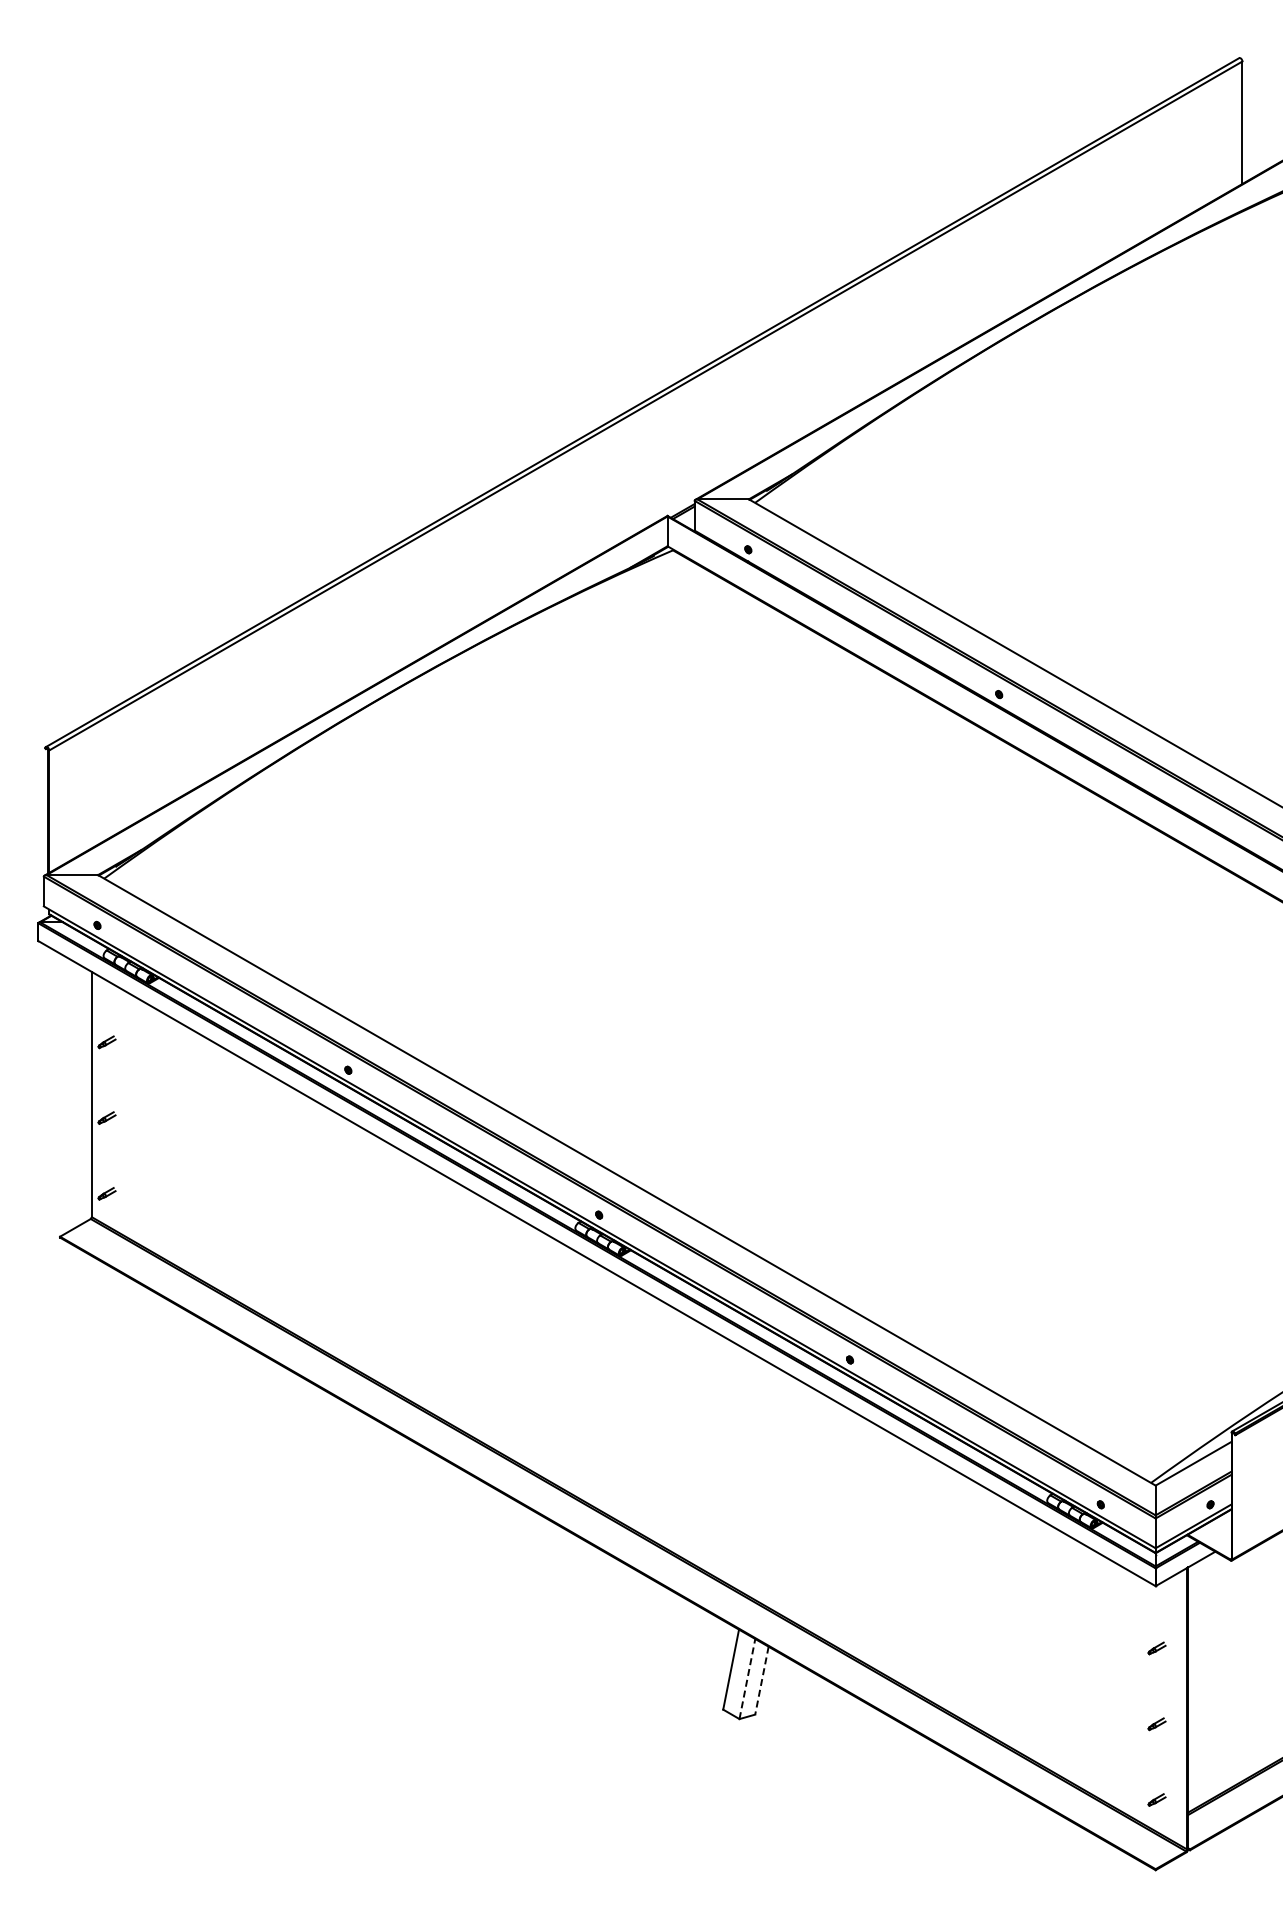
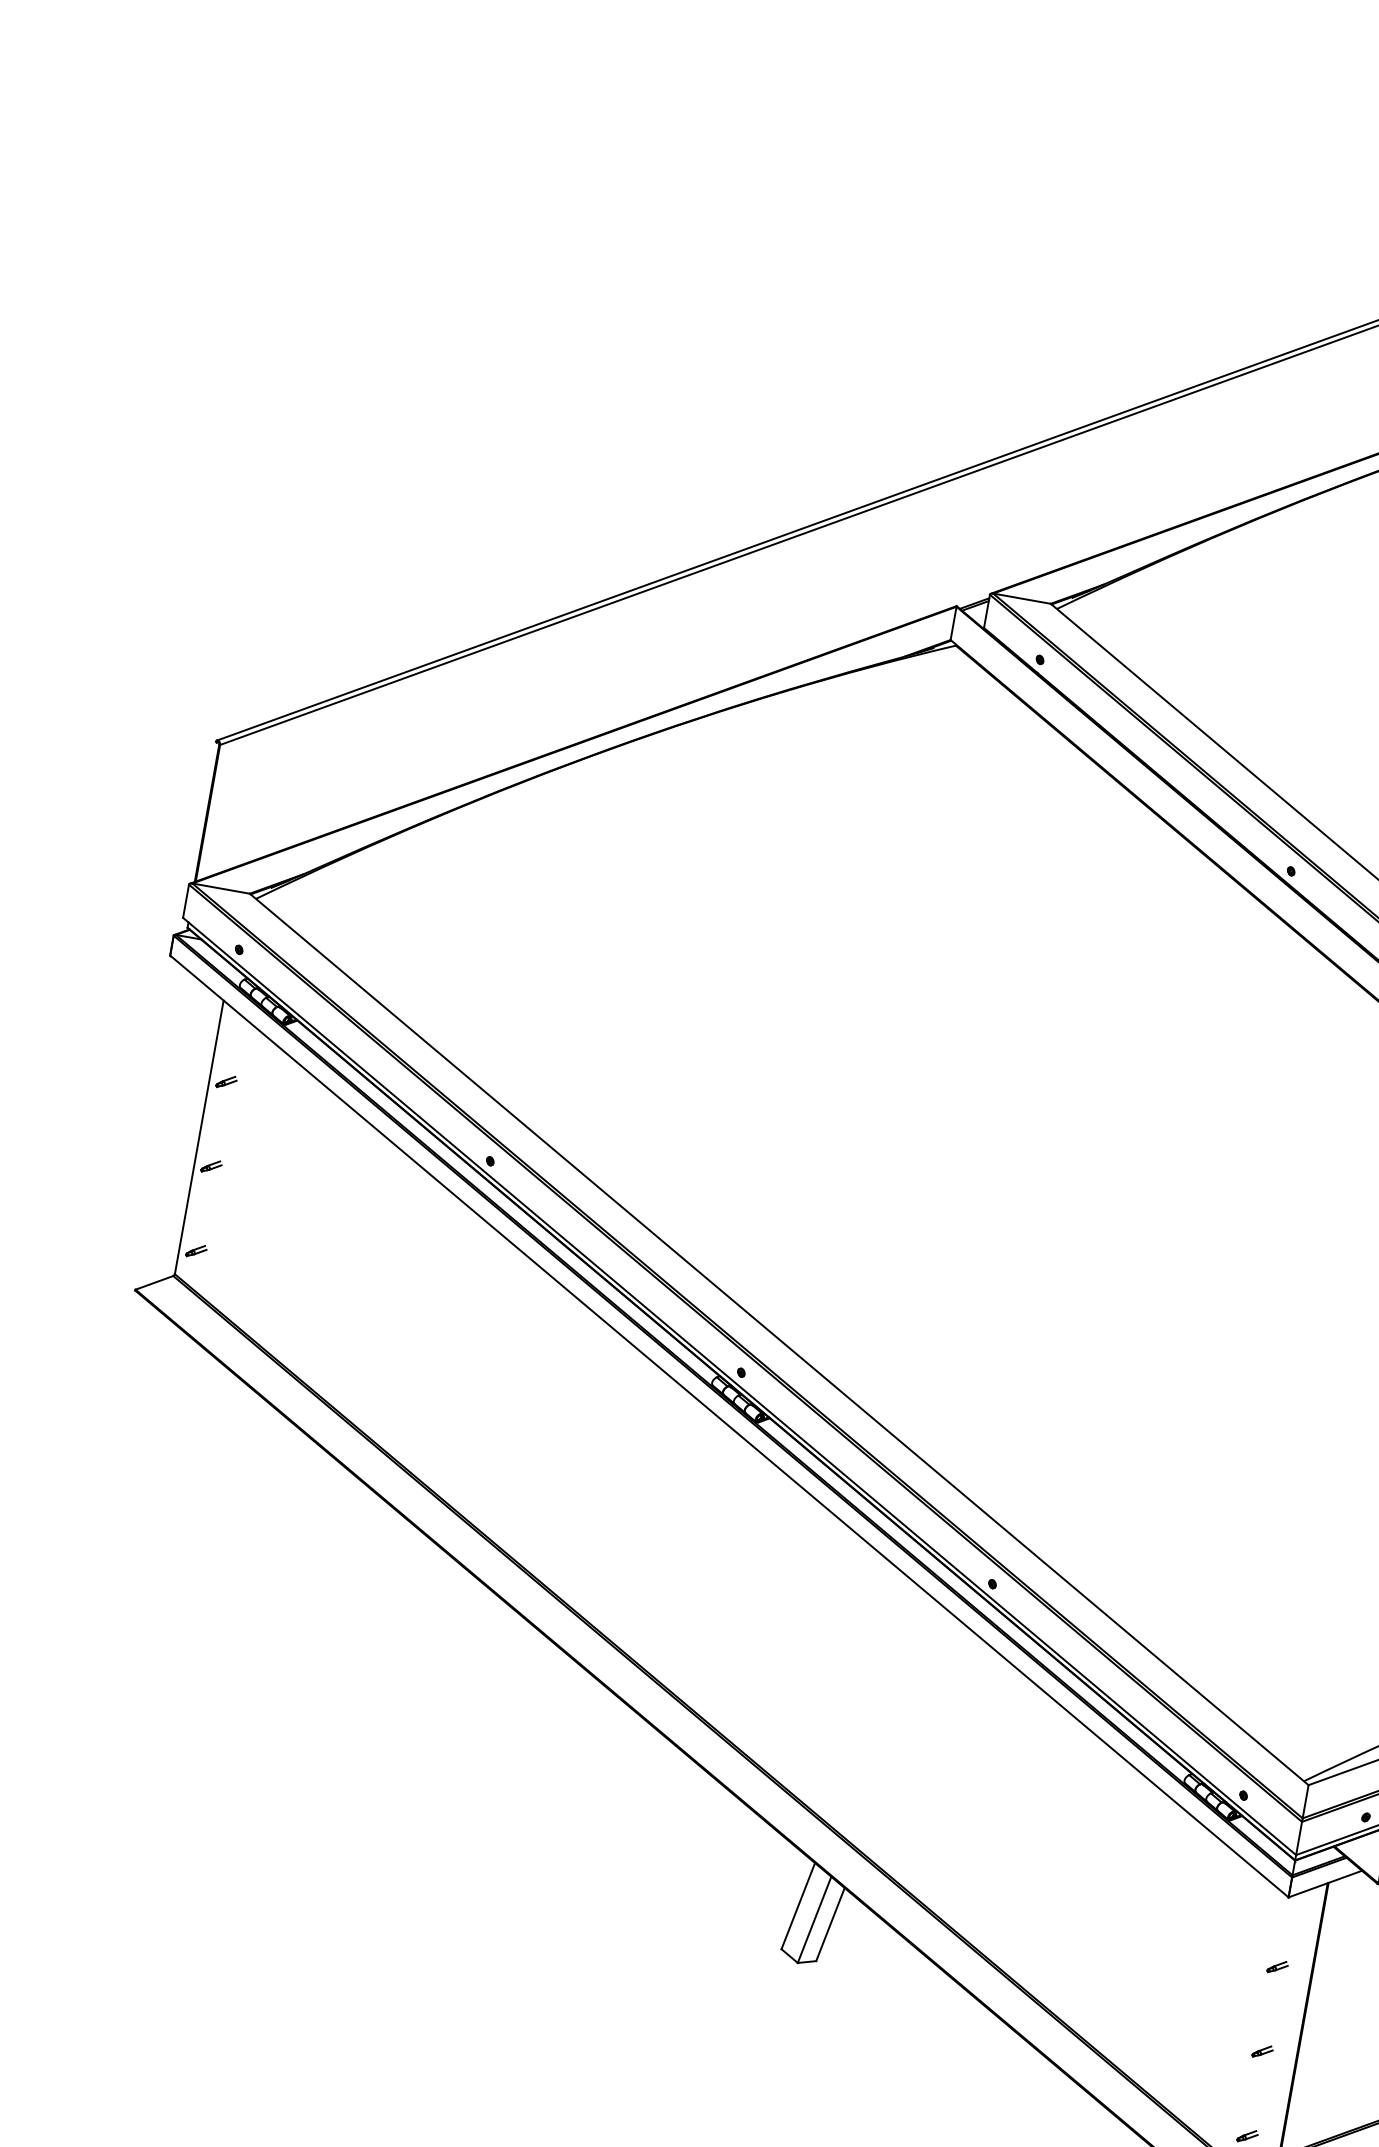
line: (747, 1679) -> (814, 1920), dashed -> solid
line: (761, 1680) -> (830, 1924), dashed -> solid

